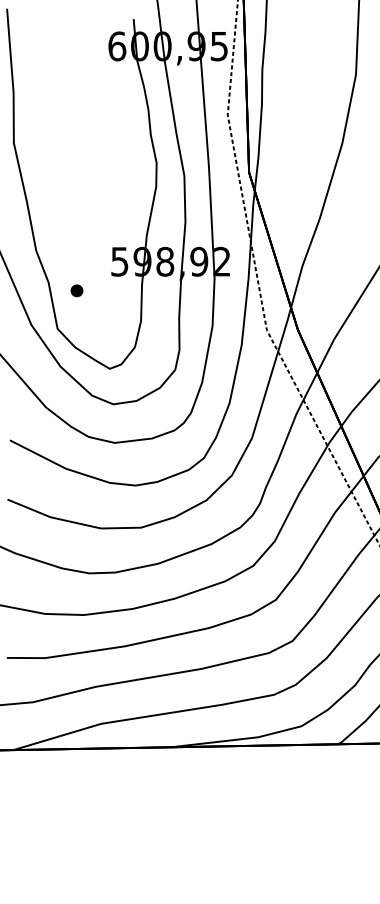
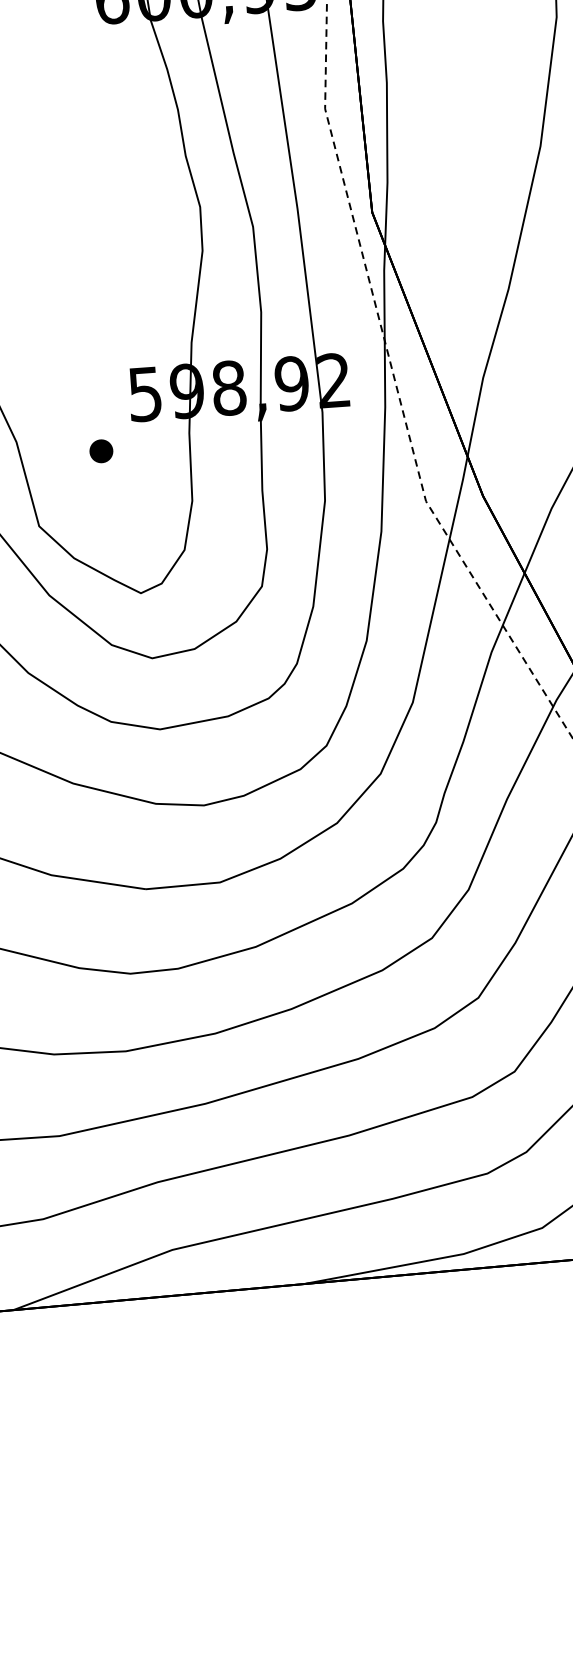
part: (76, 290) -> (100, 450), moved

